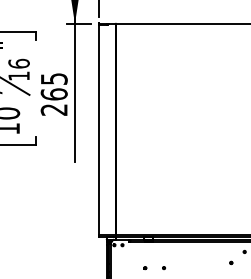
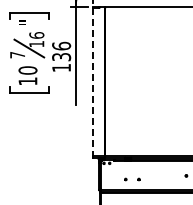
text: (54, 93) -> (61, 56), 265 -> 136
line: (99, 130) -> (93, 82), solid -> dashed

